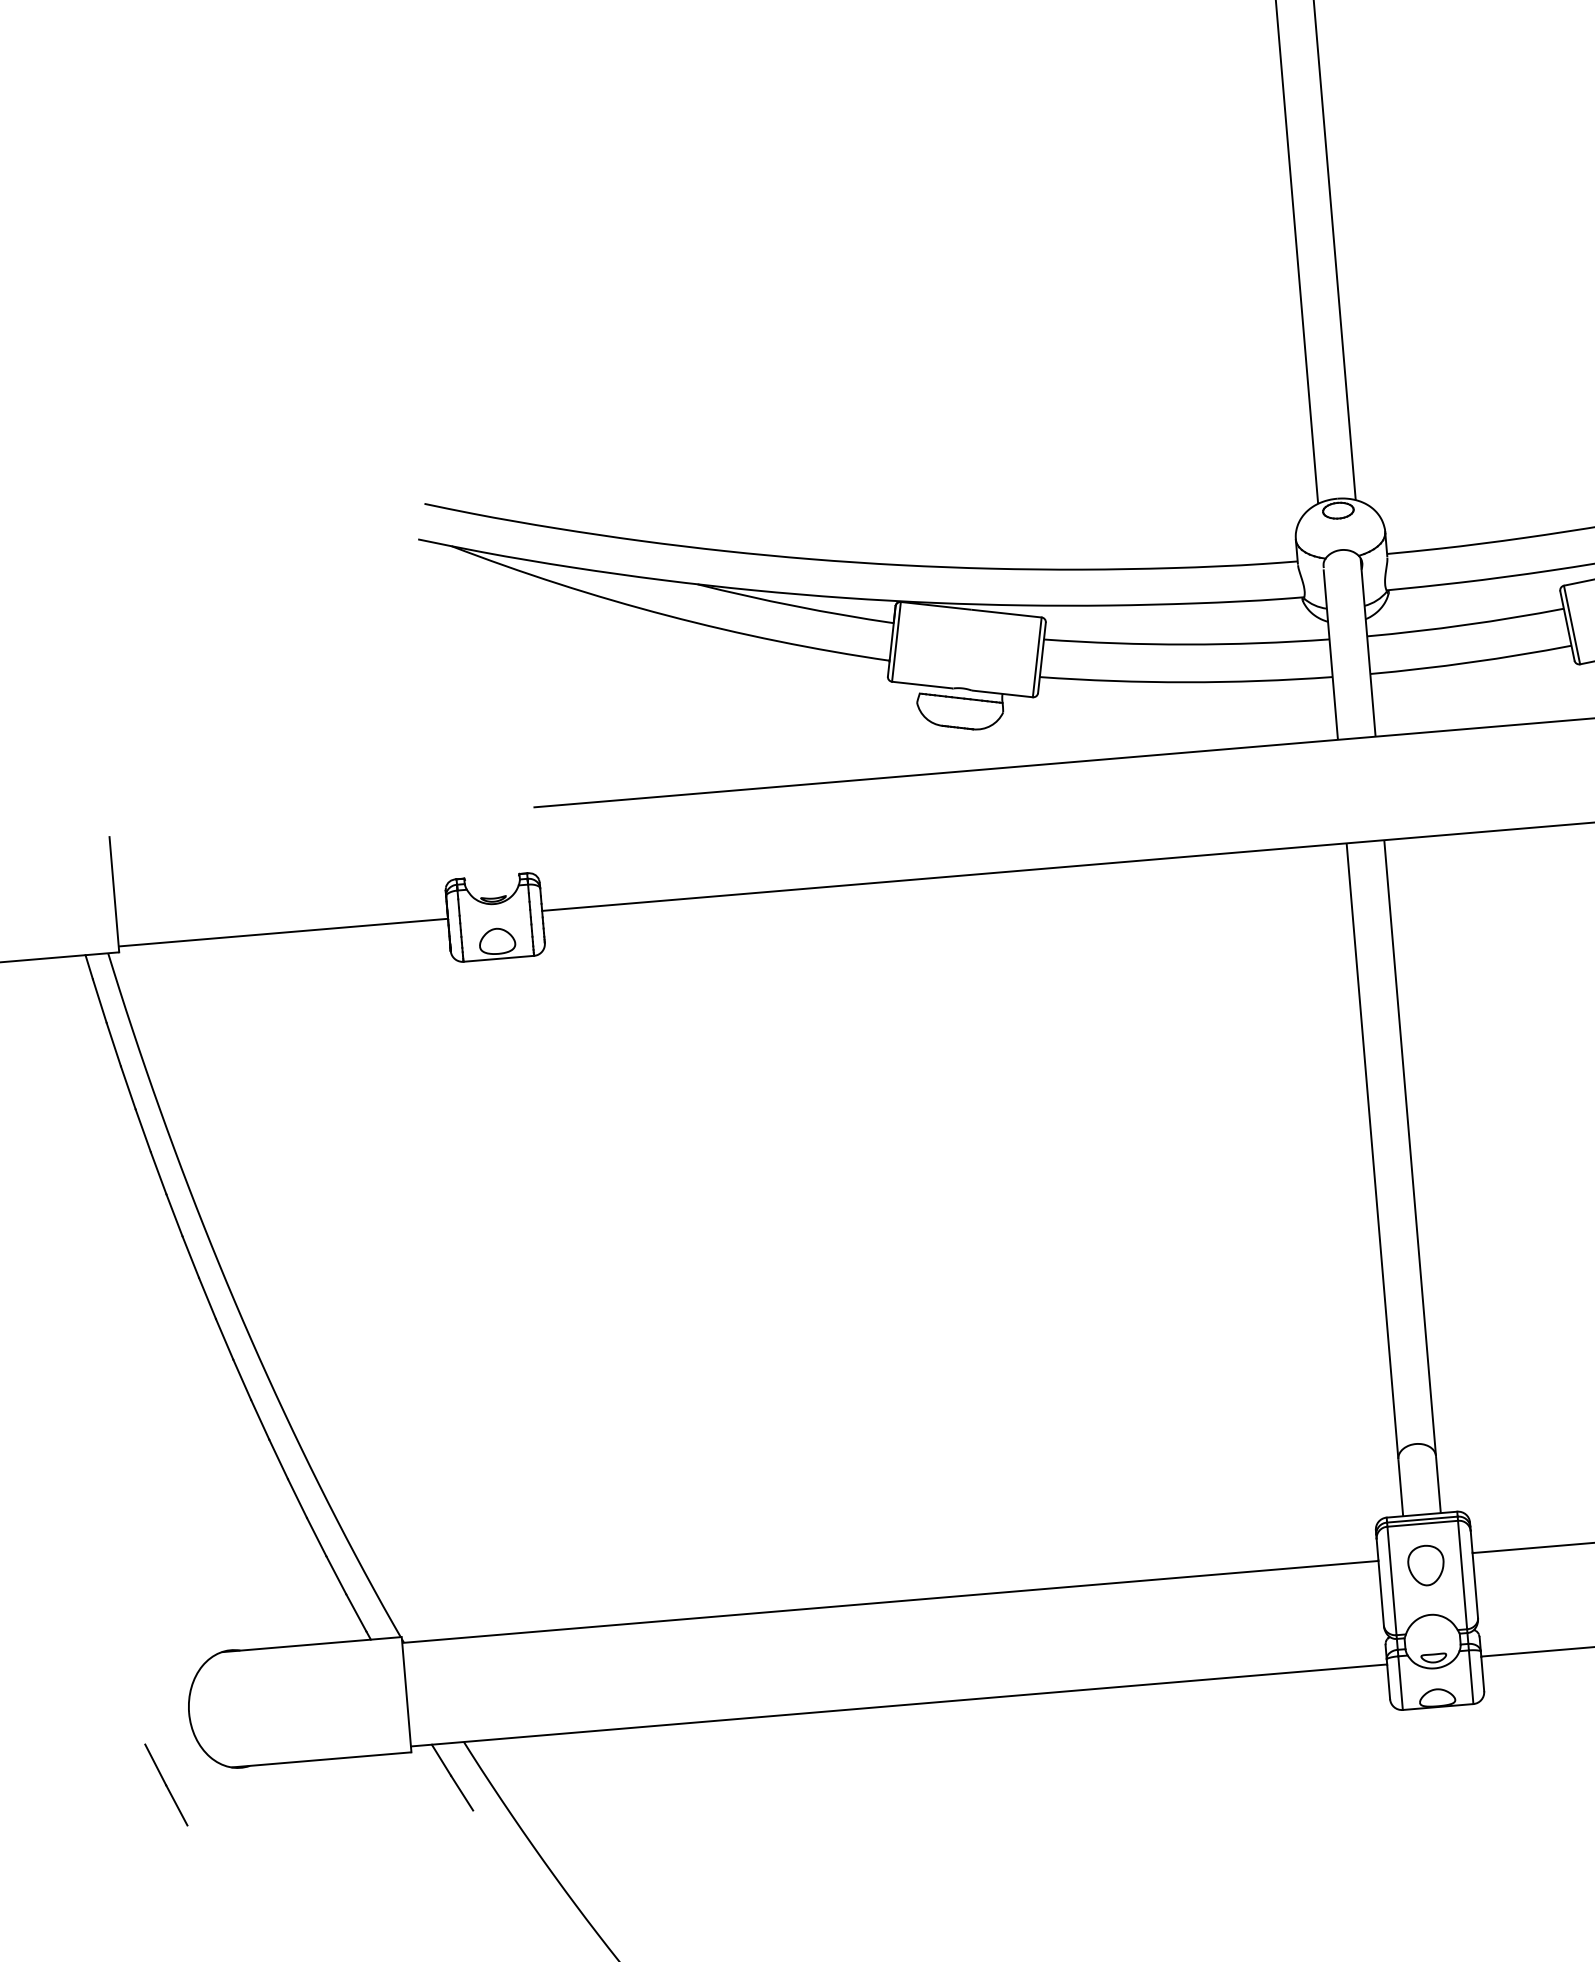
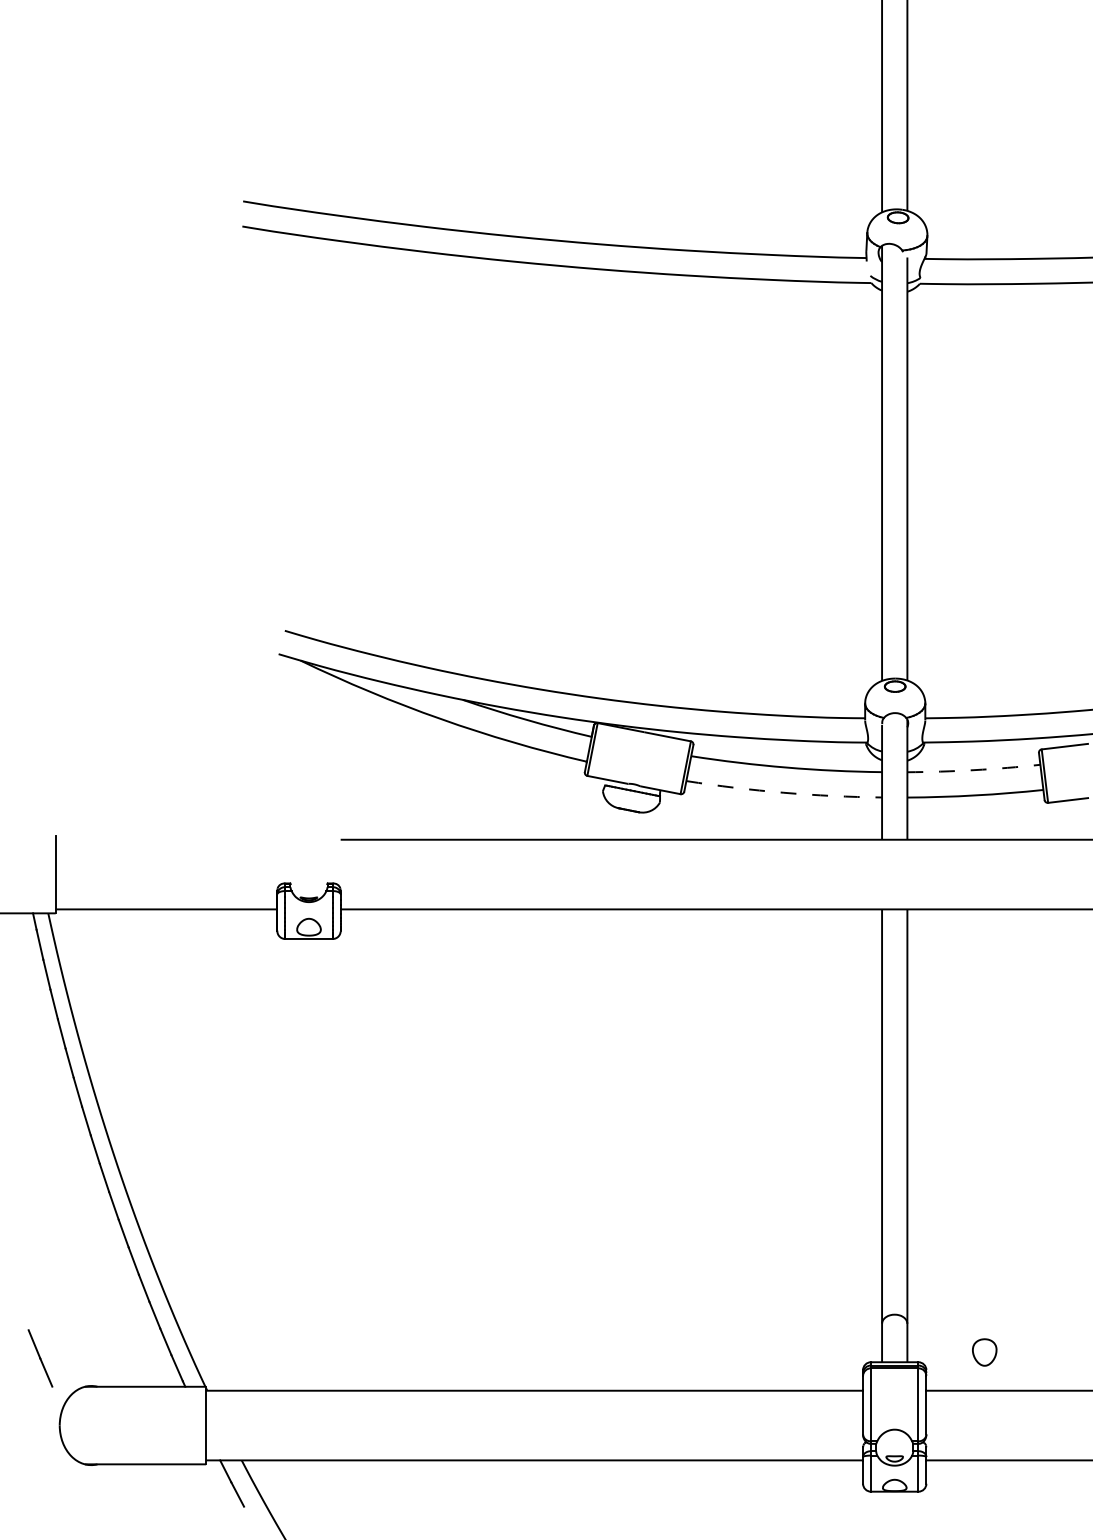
arc: (1465, 625) -> (973, 770), solid -> dashed
arc: (1185, 681) -> (783, 792), solid -> dashed
part: (1425, 1565) -> (984, 1352), moved
line: (166, 1785) -> (40, 1358), moved

